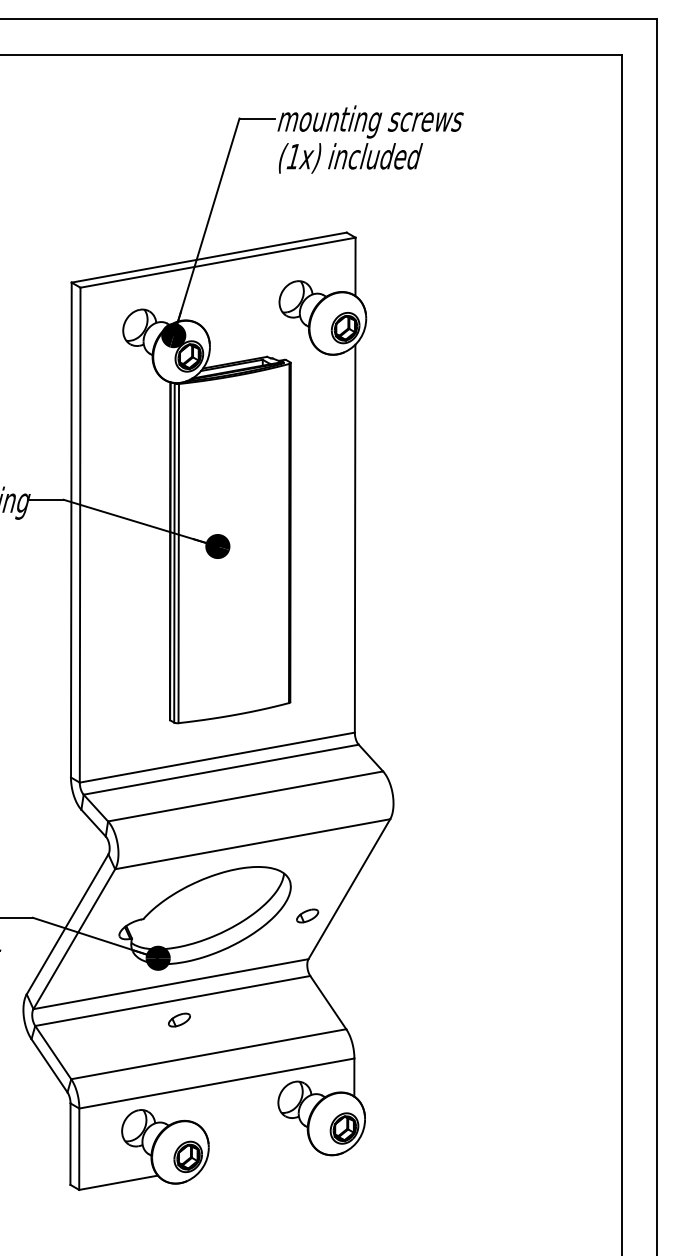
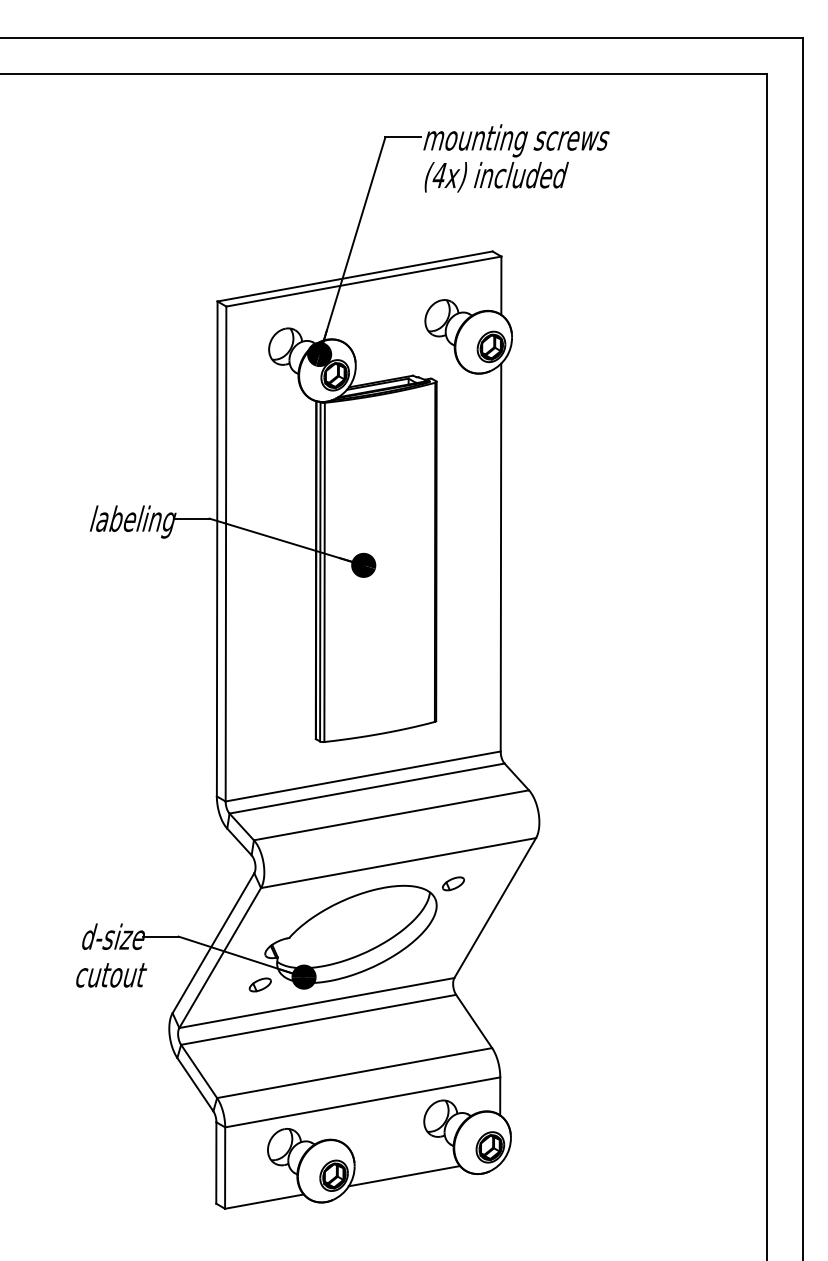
text: (293, 156) -> (439, 175), (1x) -> (4x)
part: (307, 915) -> (453, 883), moved
part: (178, 1019) -> (259, 984), moved
line: (258, 1157) -> (404, 1176), added

